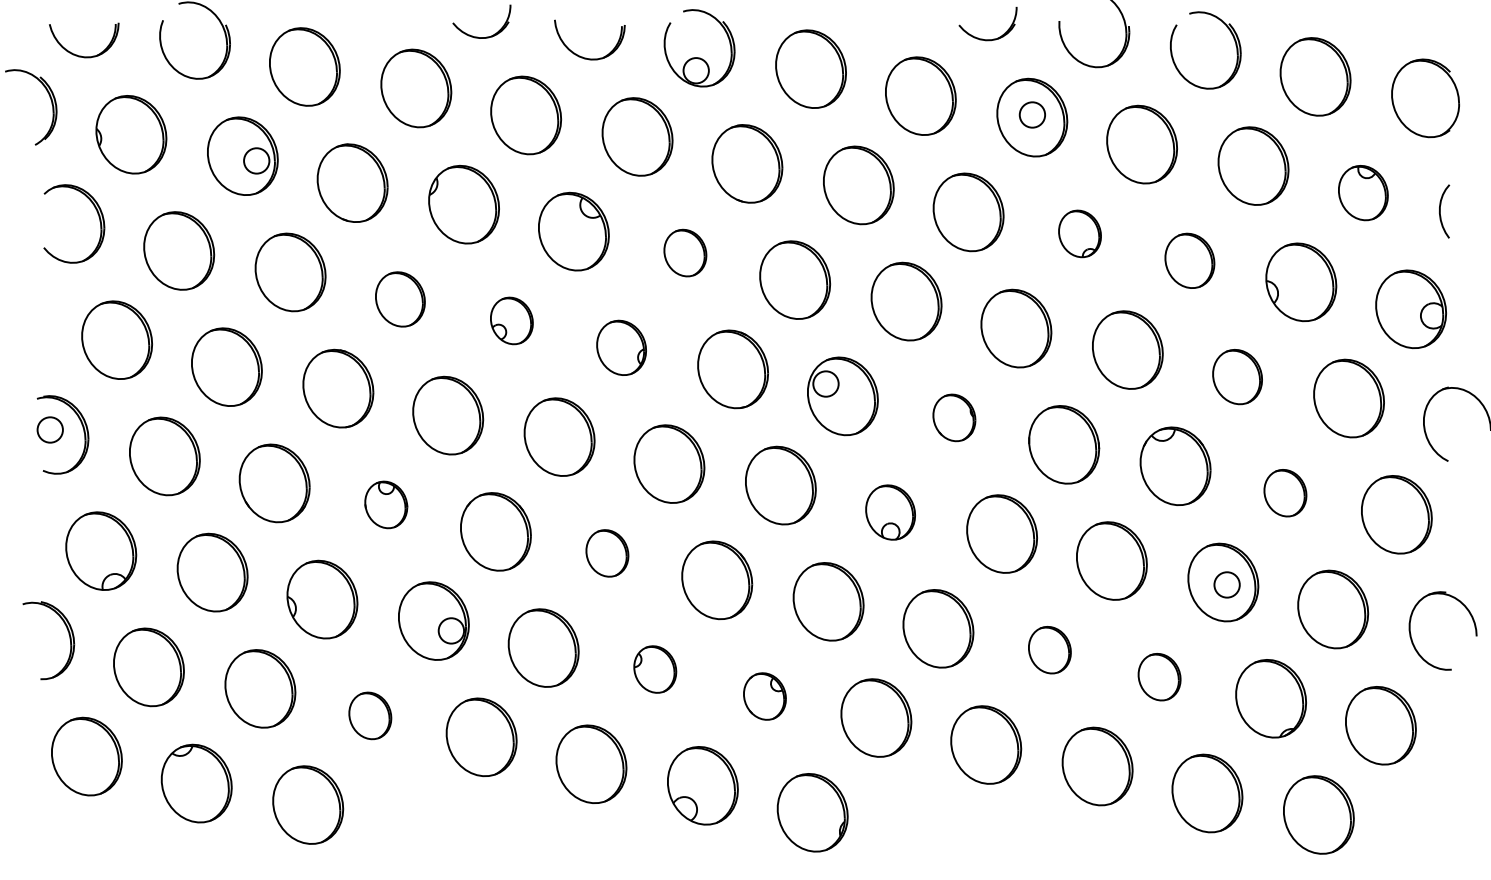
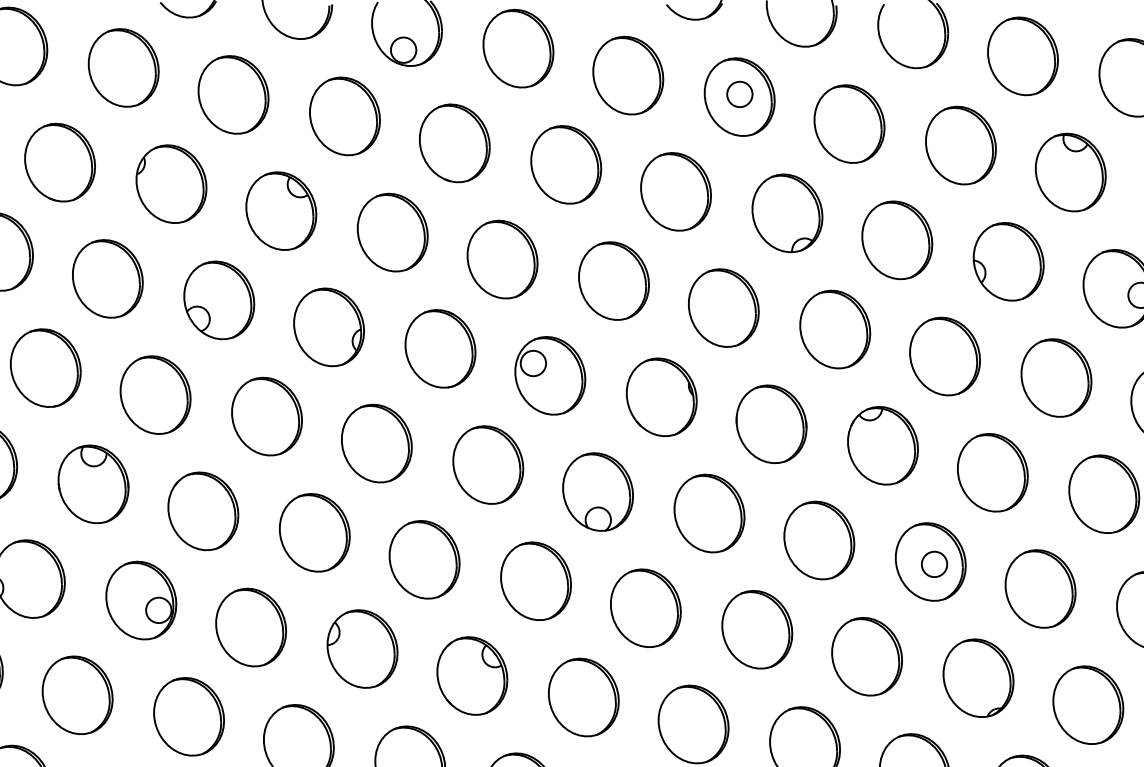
part: (1363, 192) -> (1070, 171), size x1.43
part: (1079, 233) -> (786, 212), size x1.67
part: (685, 252) -> (392, 231), size x1.67
part: (1189, 260) -> (896, 239), size x1.43
part: (400, 299) -> (107, 278), size x1.43
part: (511, 320) -> (218, 299), size x1.67
part: (621, 347) -> (328, 326), size x1.43
part: (1237, 376) -> (944, 355), size x1.43
part: (954, 417) -> (661, 396), size x1.67
part: (1285, 492) -> (992, 471), size x1.67
part: (386, 504) -> (93, 483), size x1.67
part: (890, 512) -> (597, 491), size x1.43
part: (607, 553) -> (314, 532), size x1.67
part: (1049, 649) -> (756, 628), size x1.67
part: (655, 669) -> (362, 648), size x1.67
part: (1159, 676) -> (866, 655), size x1.67
part: (764, 696) -> (471, 675), size x1.67
part: (370, 715) -> (77, 694), size x1.67

